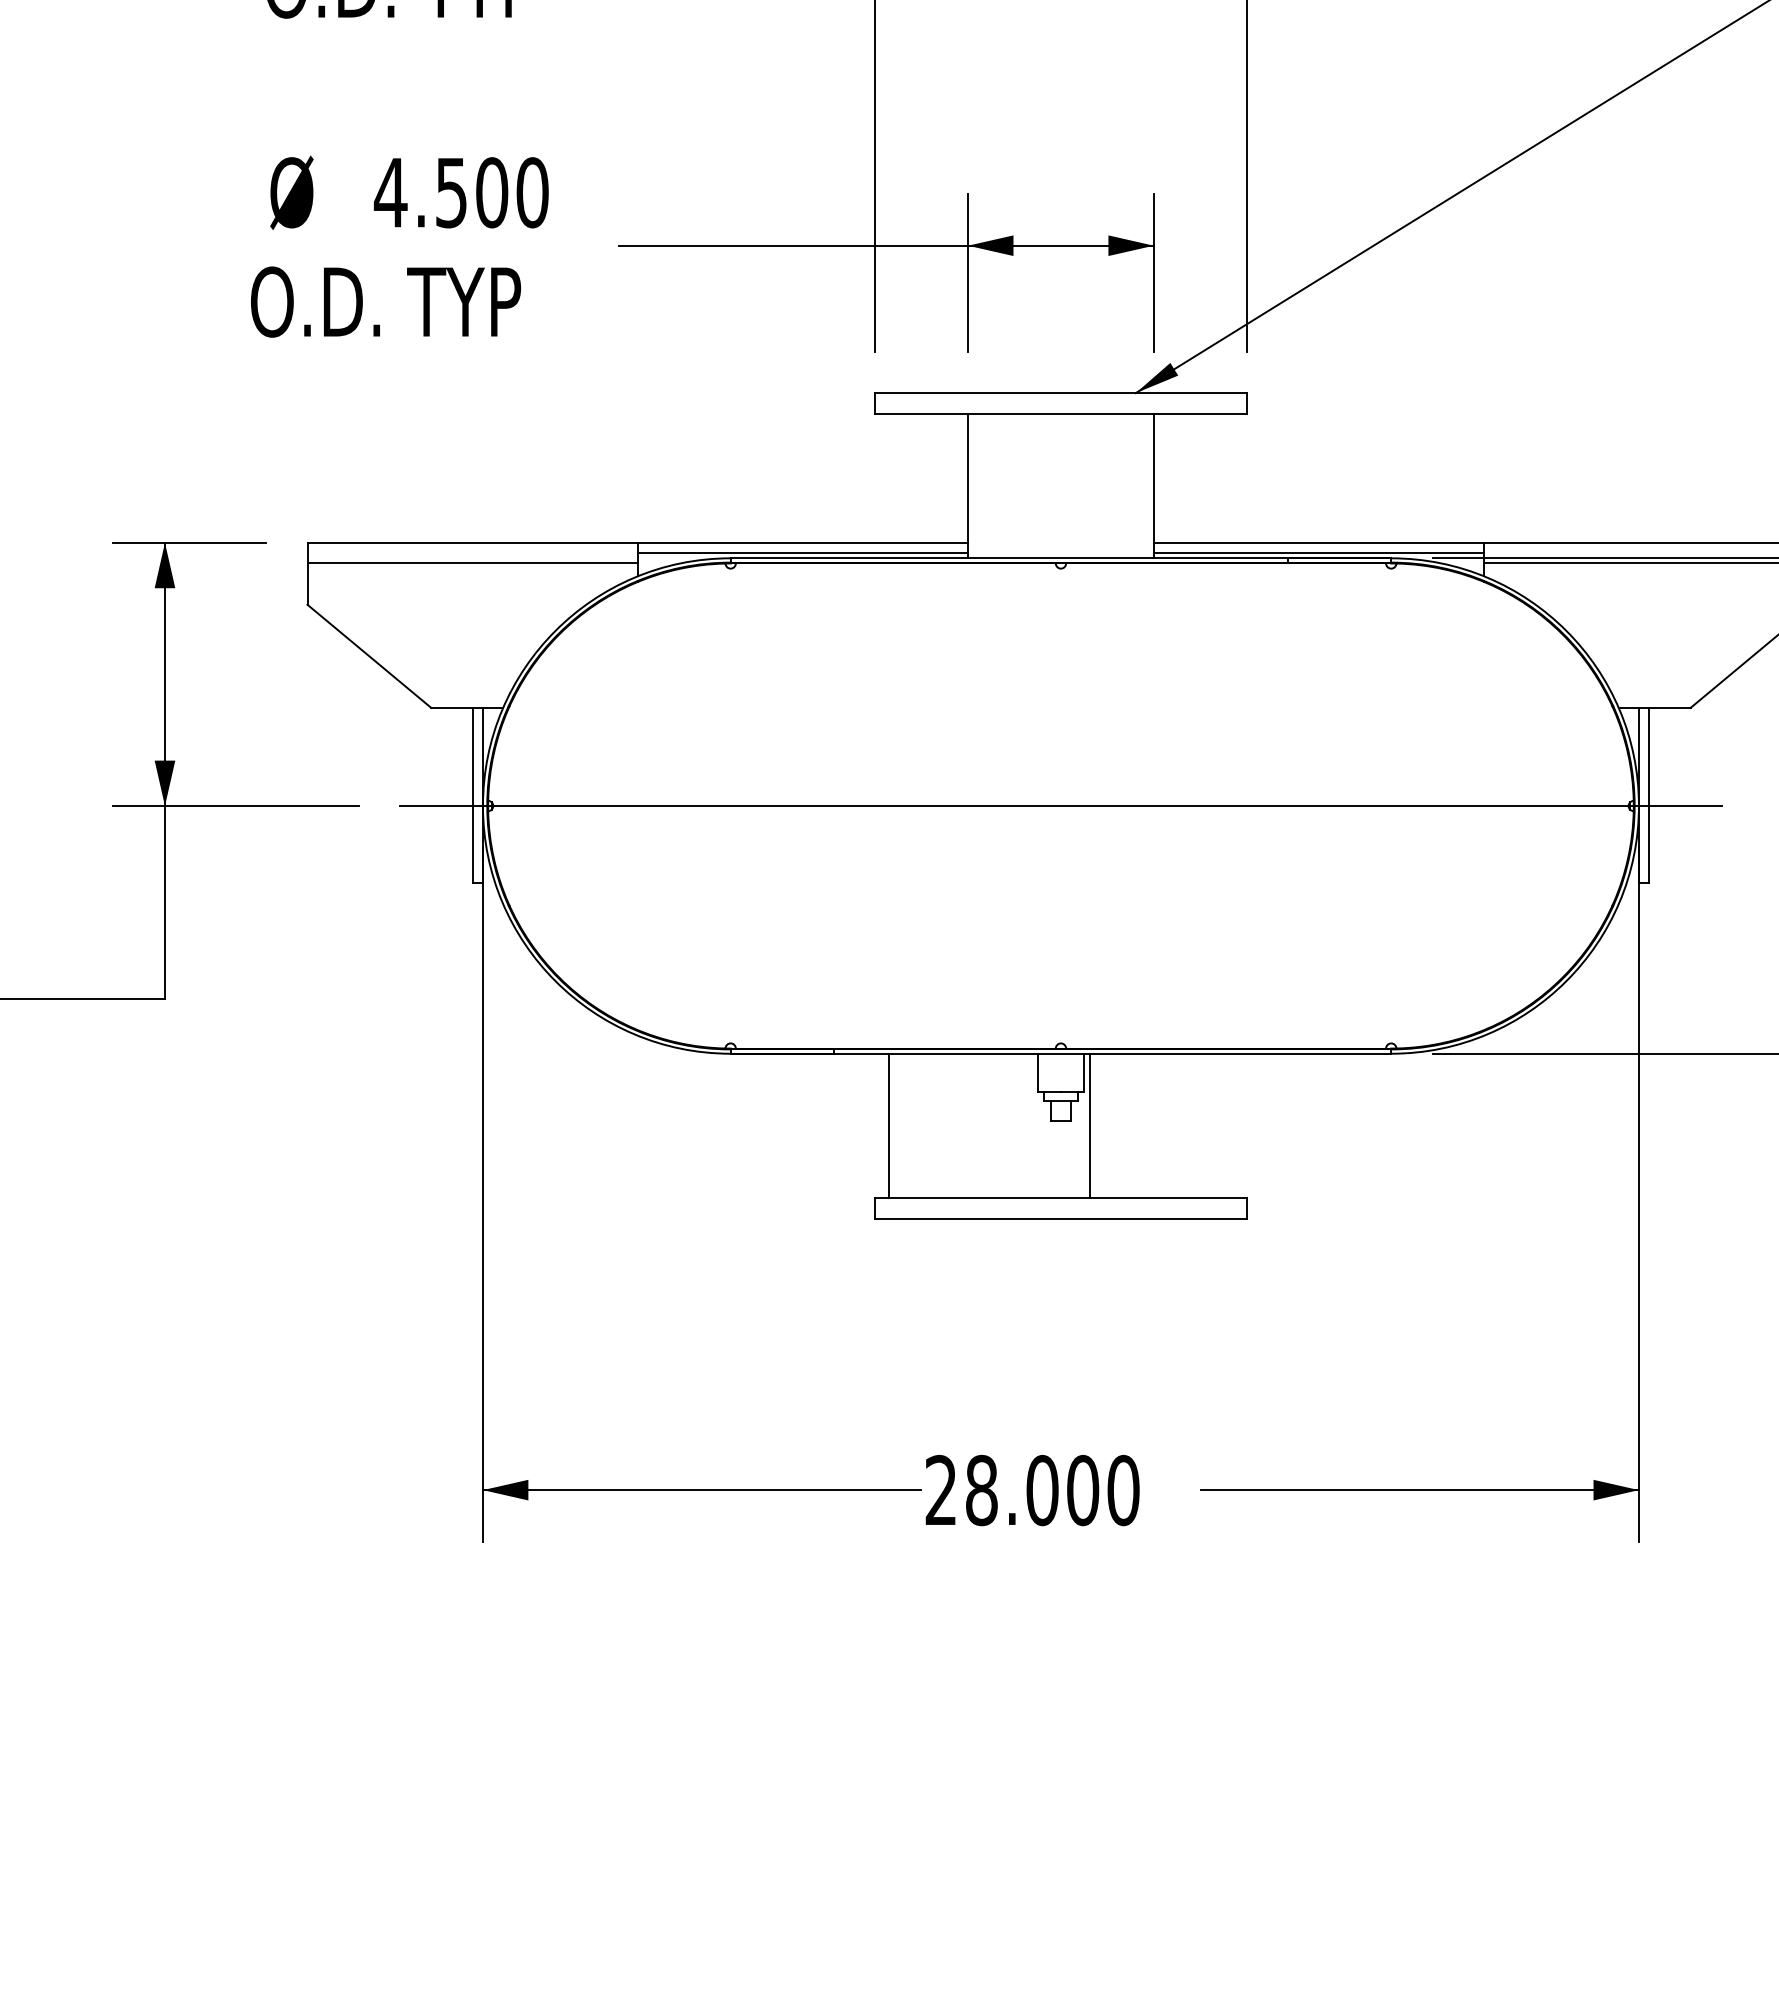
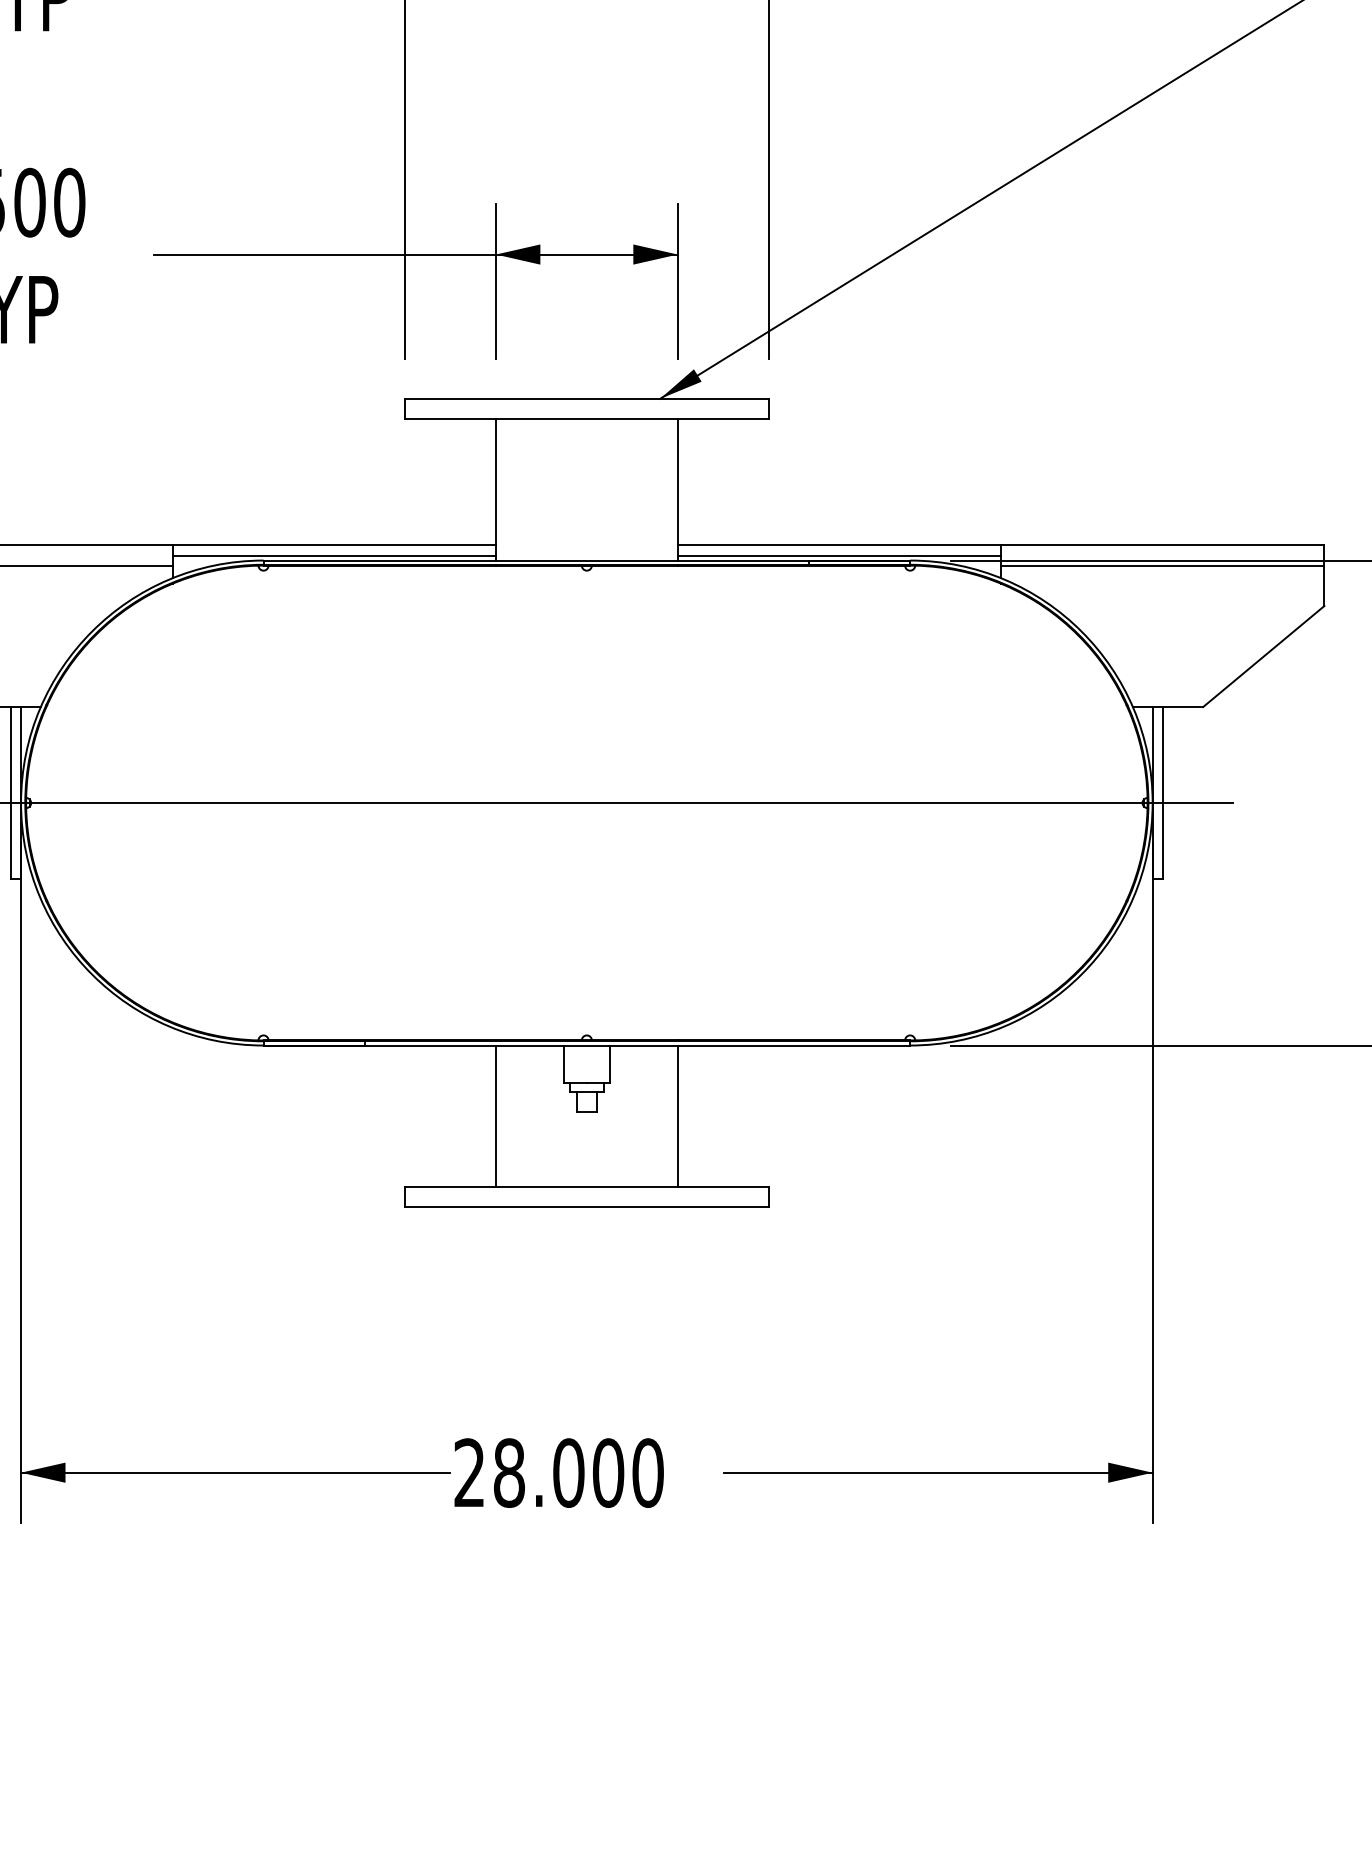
line: (889, 1125) -> (496, 1115), moved
line: (1089, 1125) -> (677, 1115), moved

